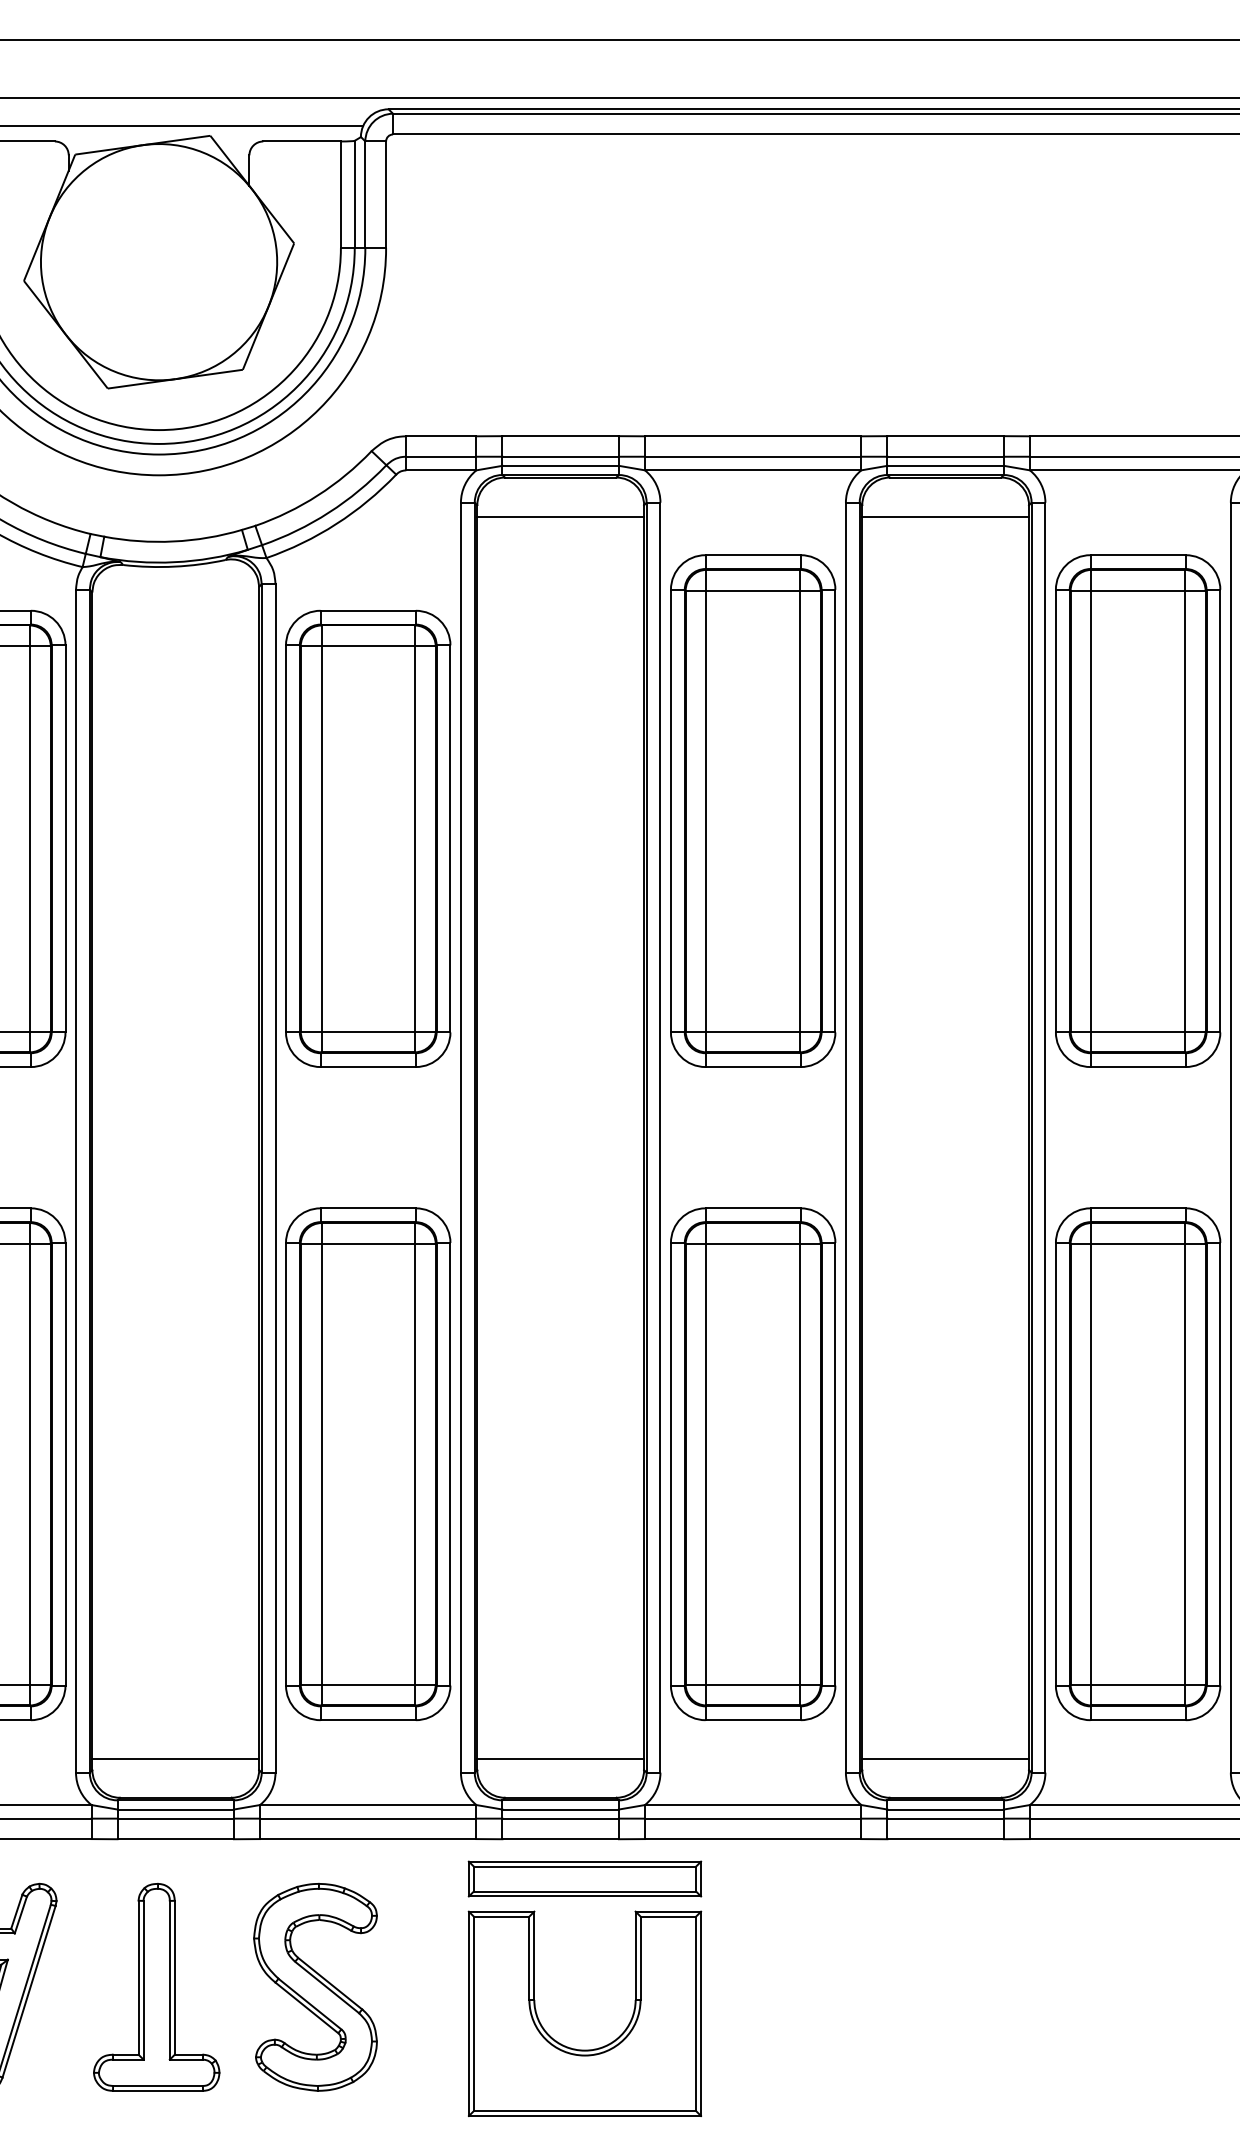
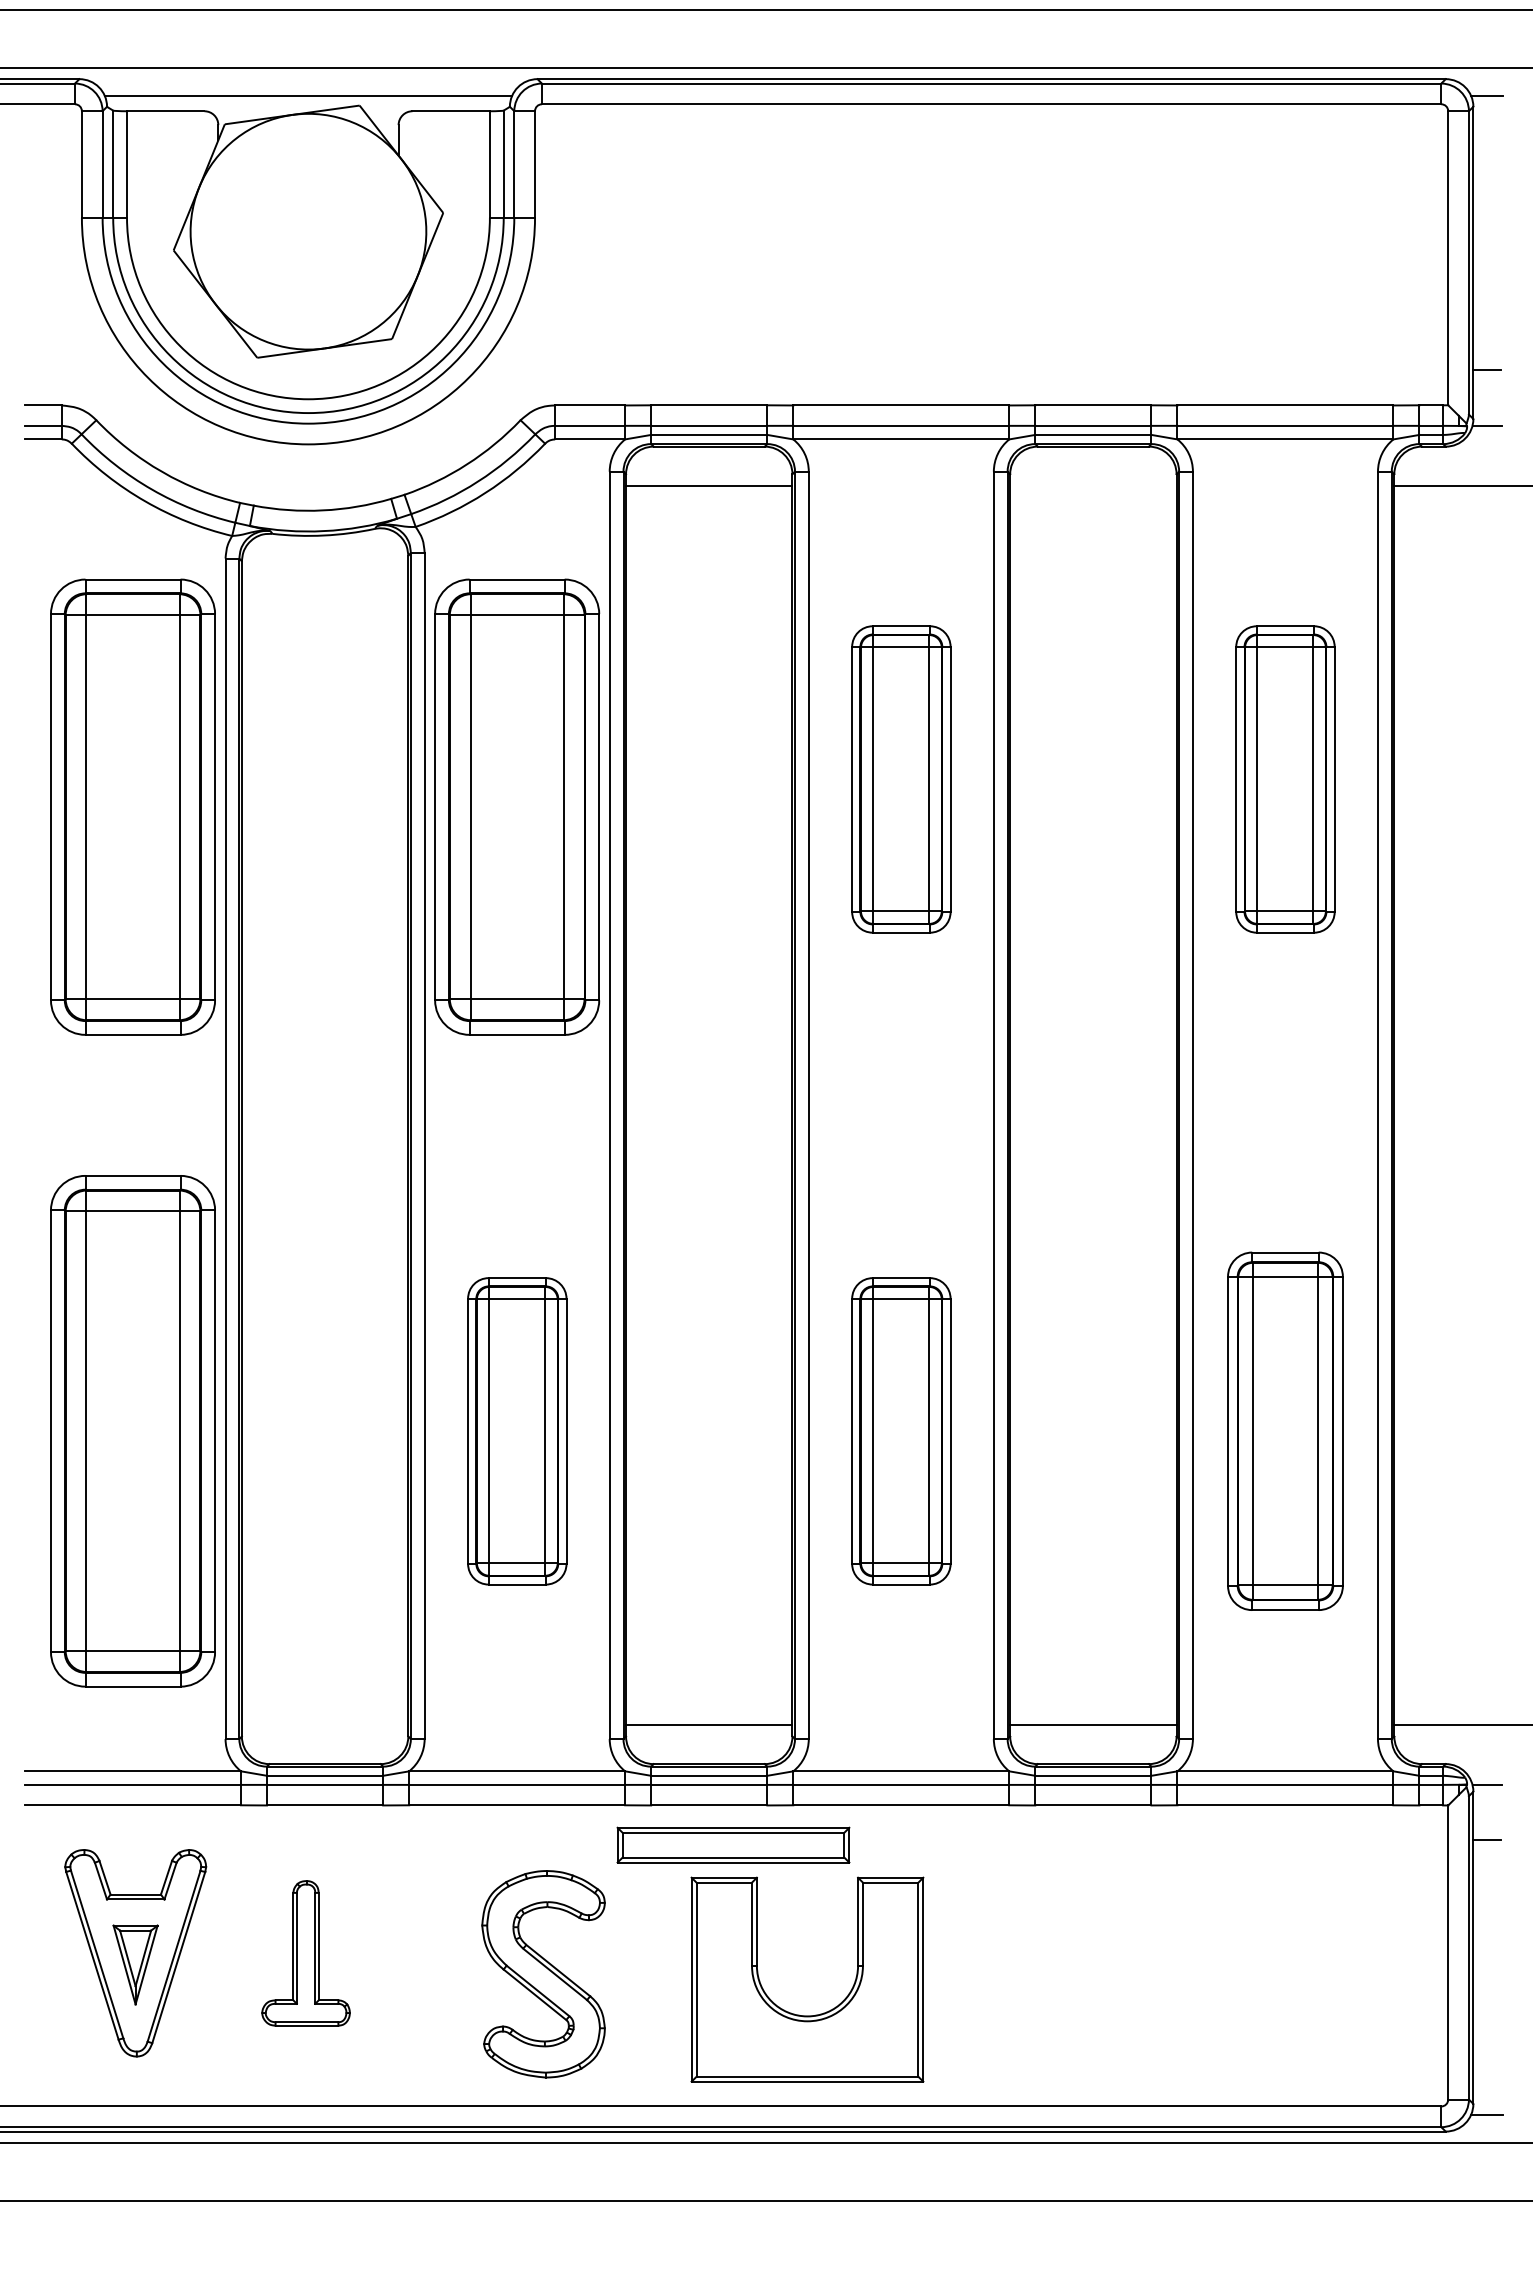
line: (945, 516) -> (1093, 485), removed
part: (753, 811) -> (901, 779), size x0.6
part: (1138, 811) -> (1285, 779), size x0.6
part: (368, 1464) -> (517, 1431), size x0.6
part: (753, 1464) -> (901, 1431), size x0.6
part: (1138, 1464) -> (1285, 1431), size x0.7
line: (175, 1758) -> (324, 1724), removed
part: (156, 1987) -> (305, 1953), size x0.7
part: (315, 1987) -> (543, 1974), moved
part: (576, 2048) -> (799, 2014), moved

